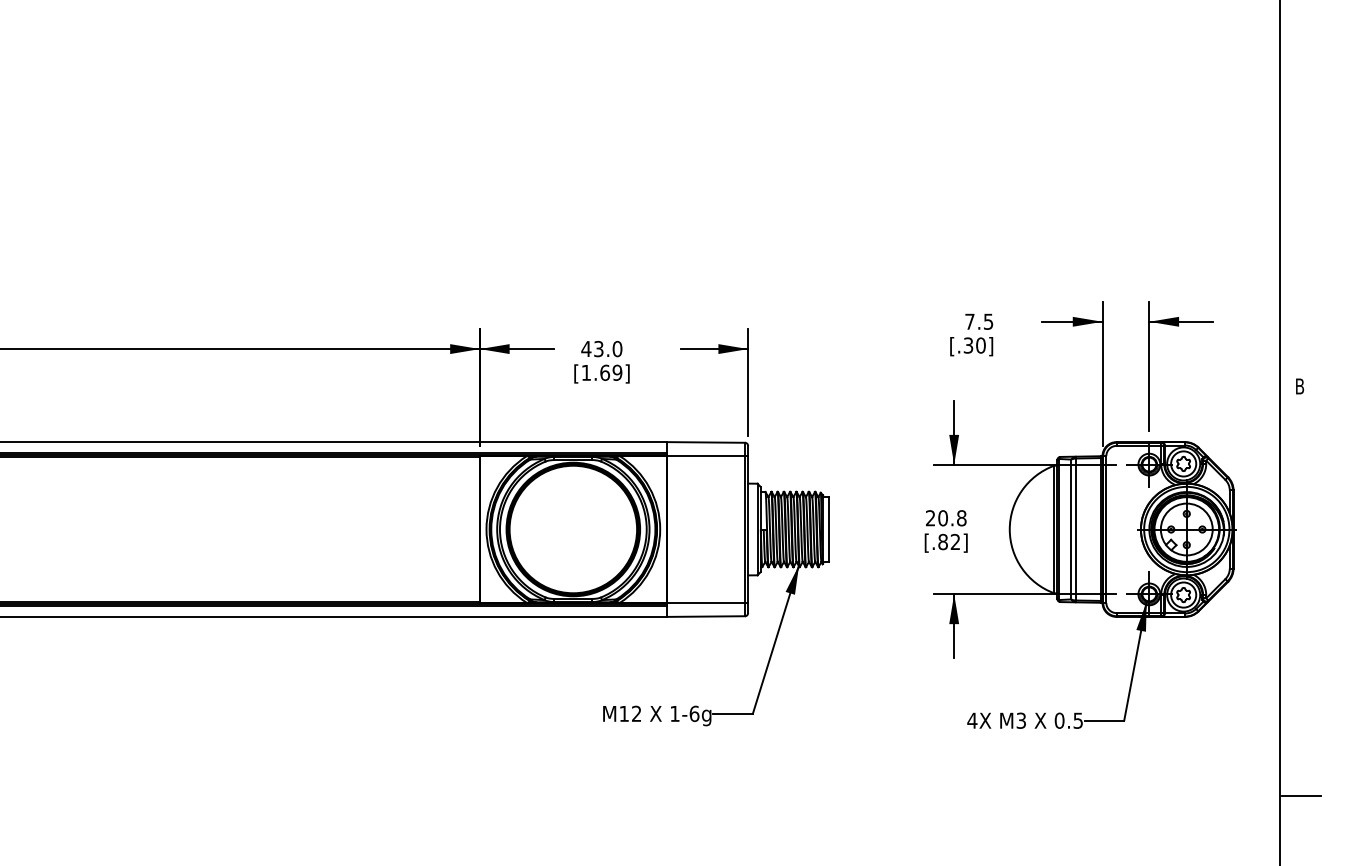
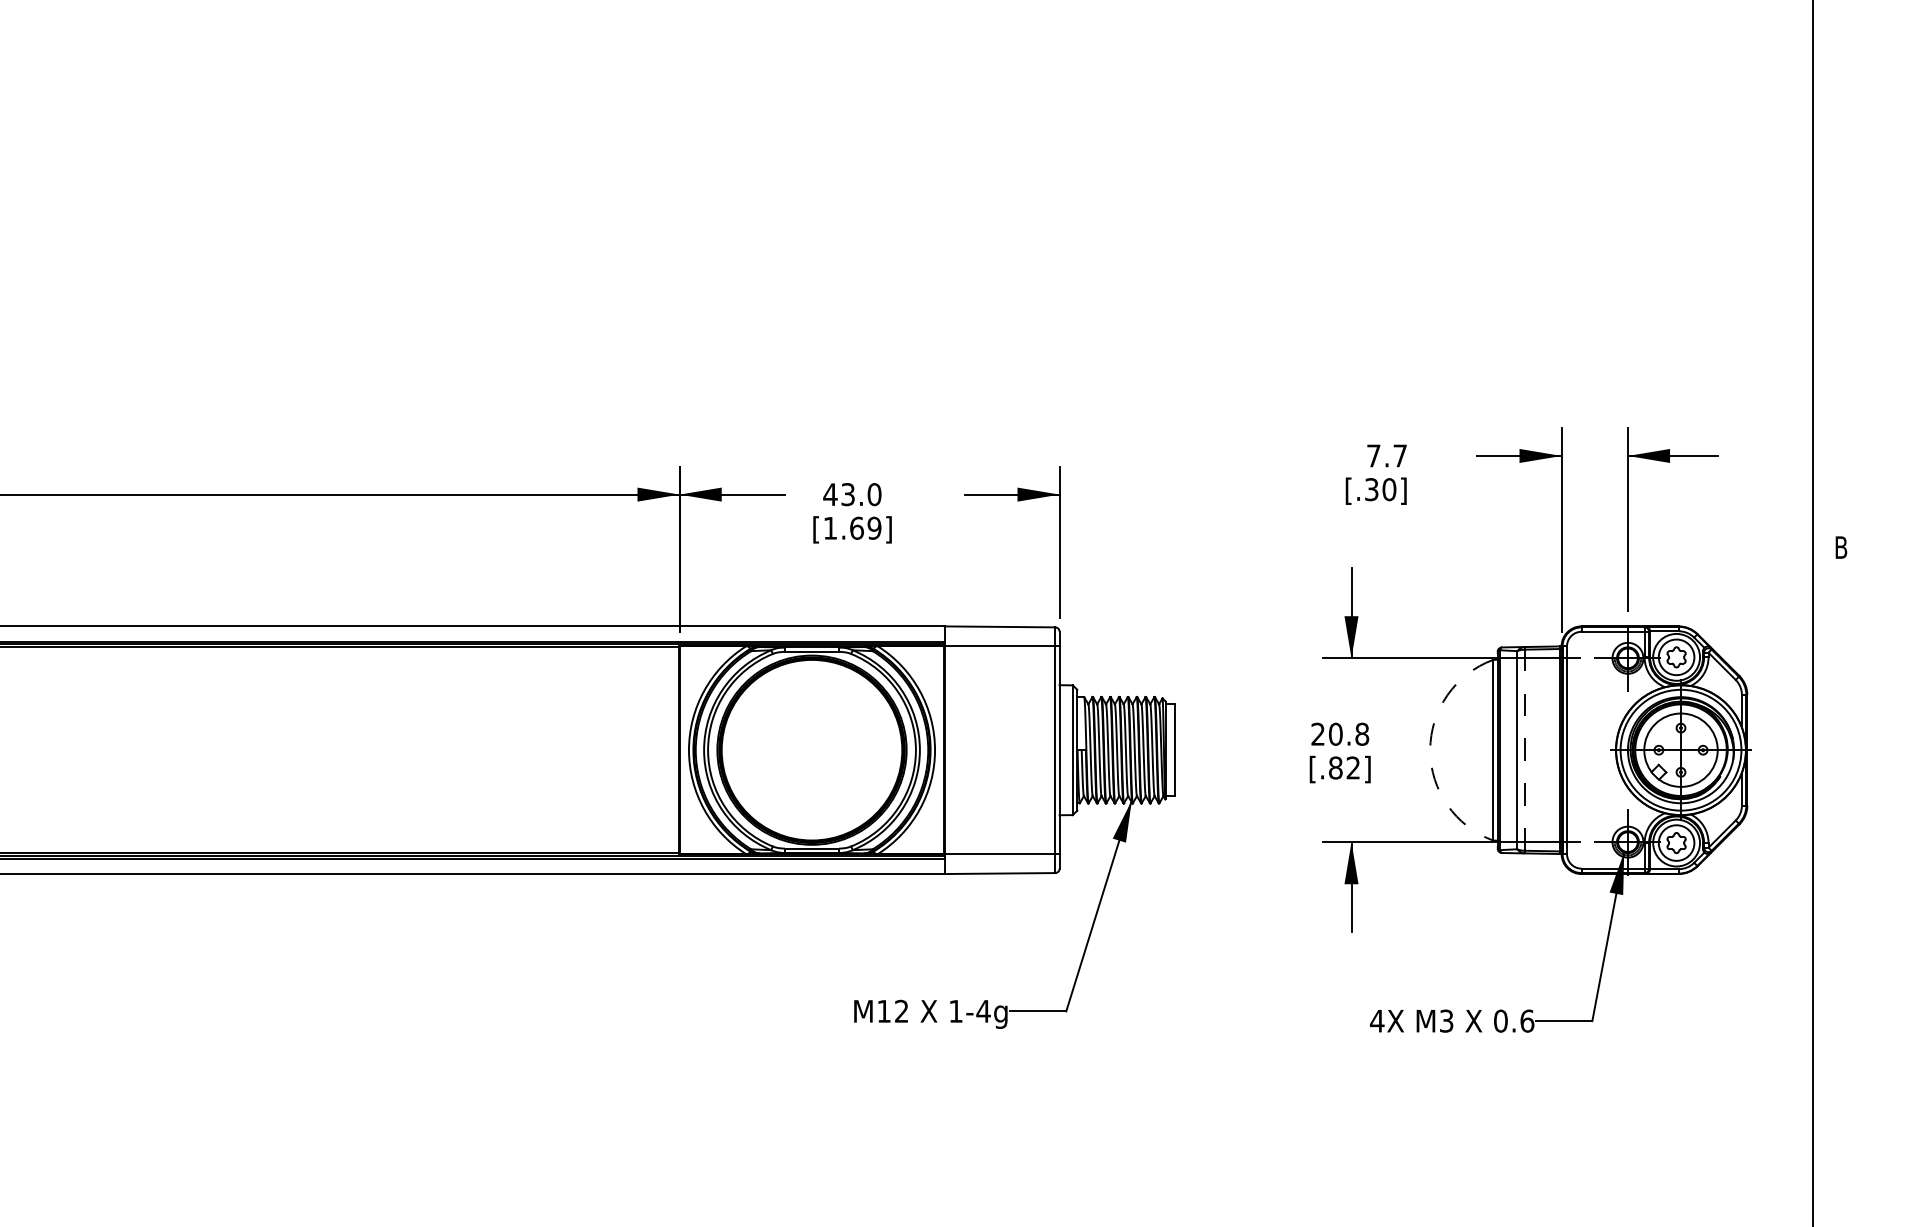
text: (988, 321) -> (1400, 455), 7.5 -> 7.7
arc: (1009, 529) -> (1429, 750), solid -> dashed
line: (1076, 529) -> (1524, 750), solid -> dashed
text: (694, 713) -> (983, 1010), 1-6g -> 1-4g
text: (1078, 720) -> (1527, 1020), 0.5 -> 0.6
line: (1301, 796) -> (1843, 1128), removed

